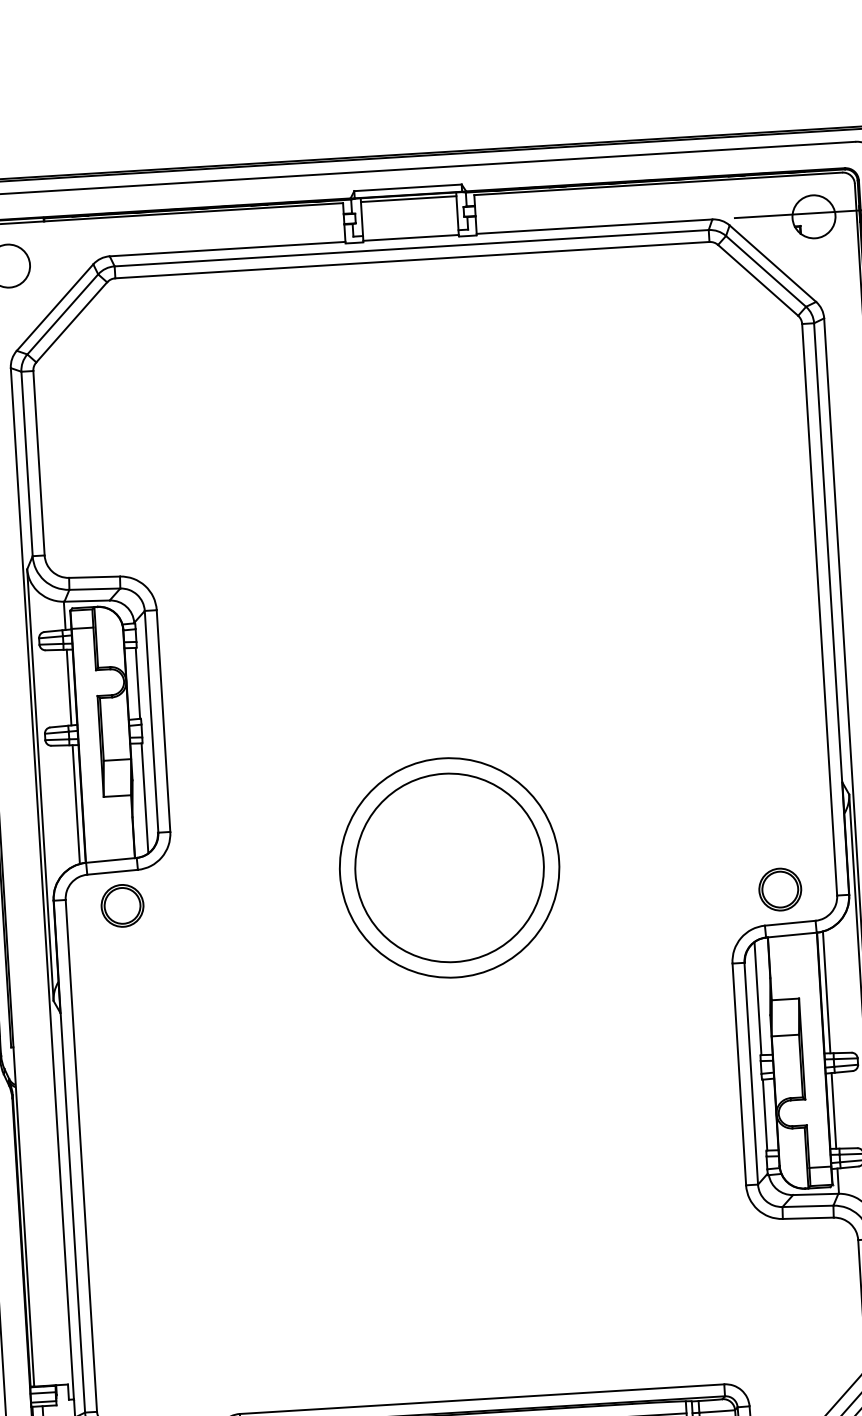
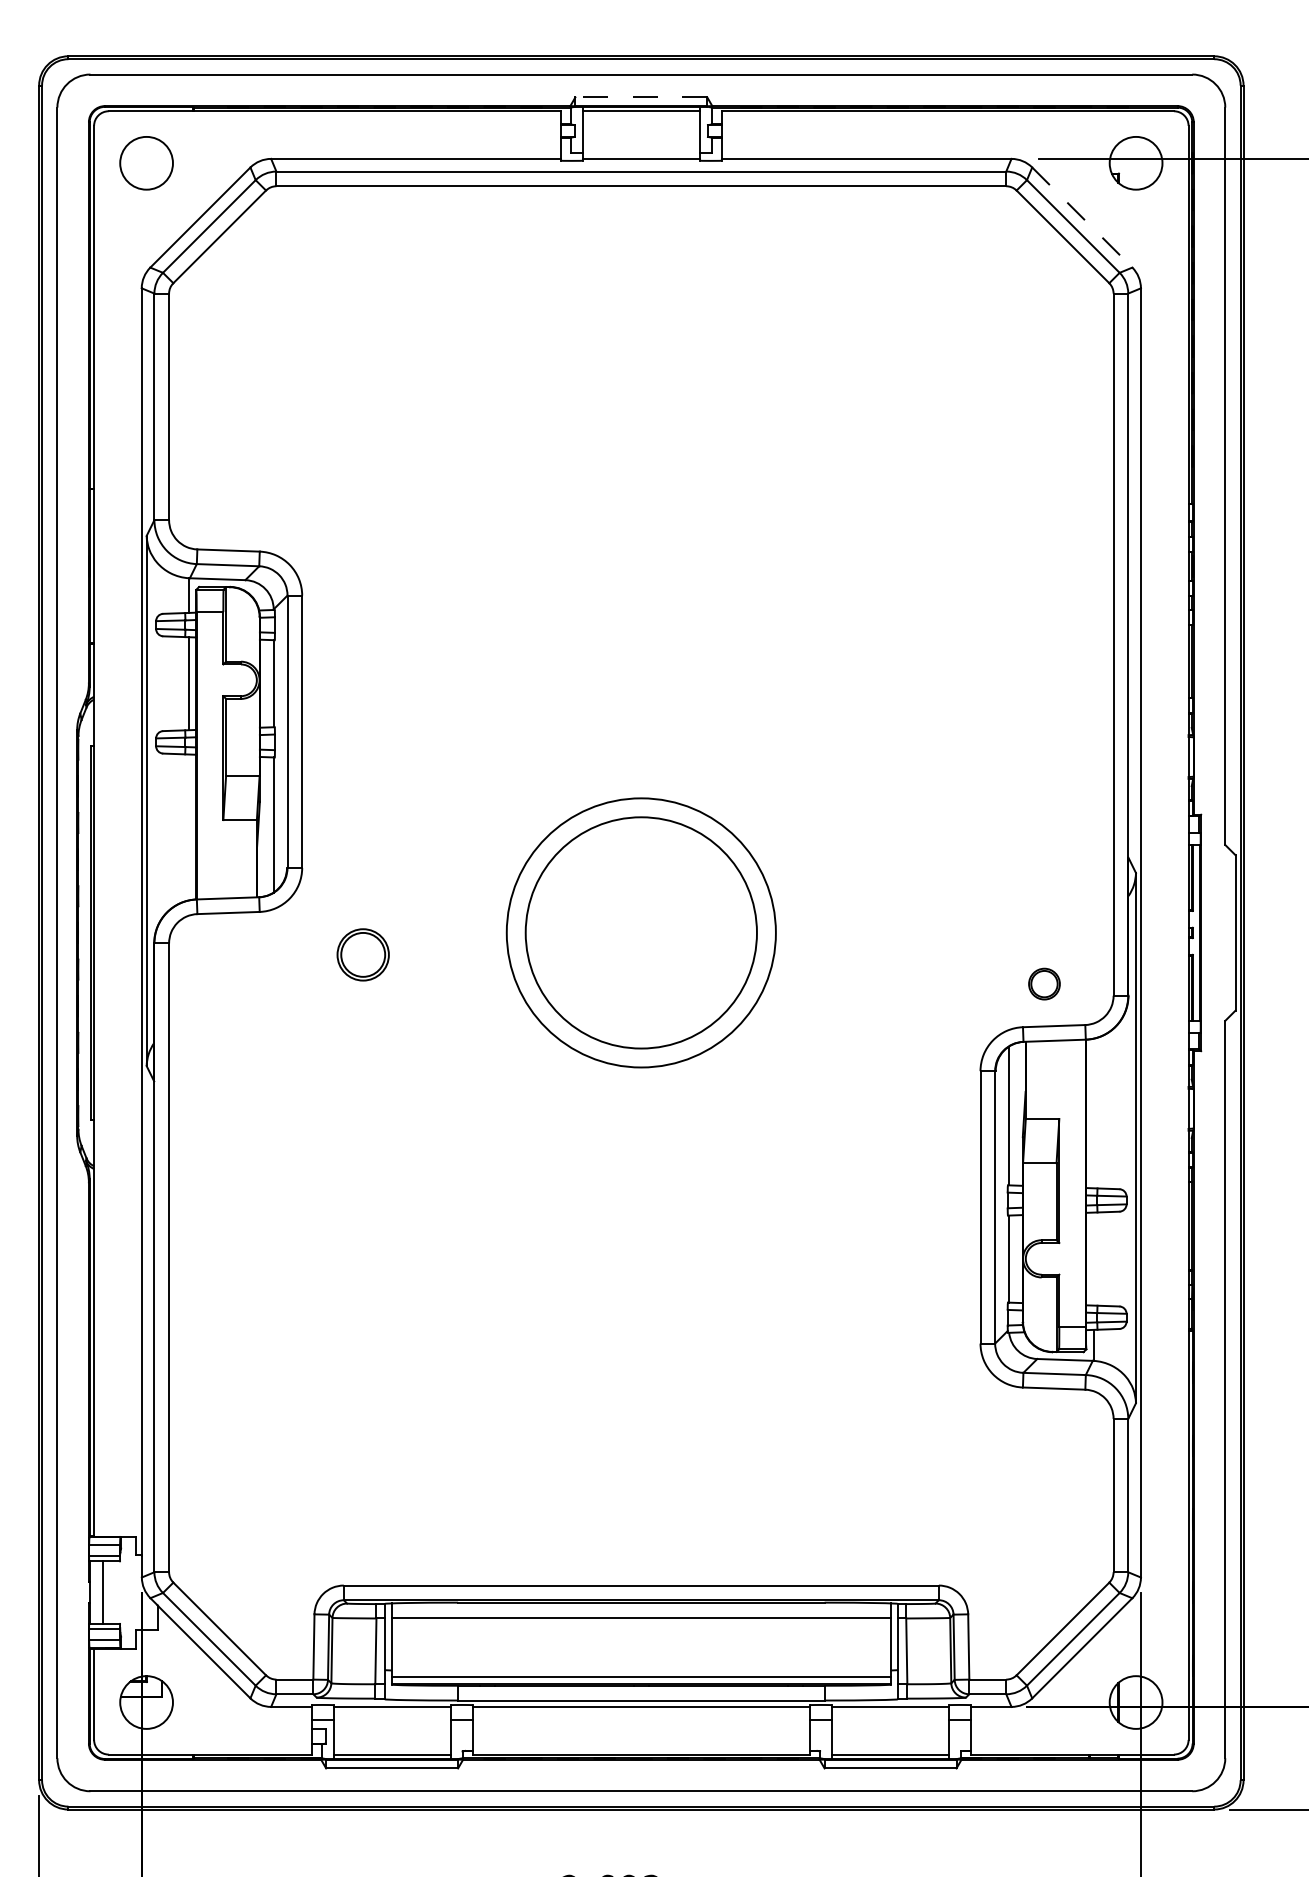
line: (408, 187) -> (641, 97), solid -> dashed
line: (773, 263) -> (1082, 217), solid -> dashed
line: (76, 804) -> (189, 827), removed
part: (780, 889) -> (1044, 983), size x0.6
part: (121, 905) -> (362, 954), moved
line: (826, 992) -> (1093, 1113), removed
line: (833, 1110) -> (1093, 1258), removed

